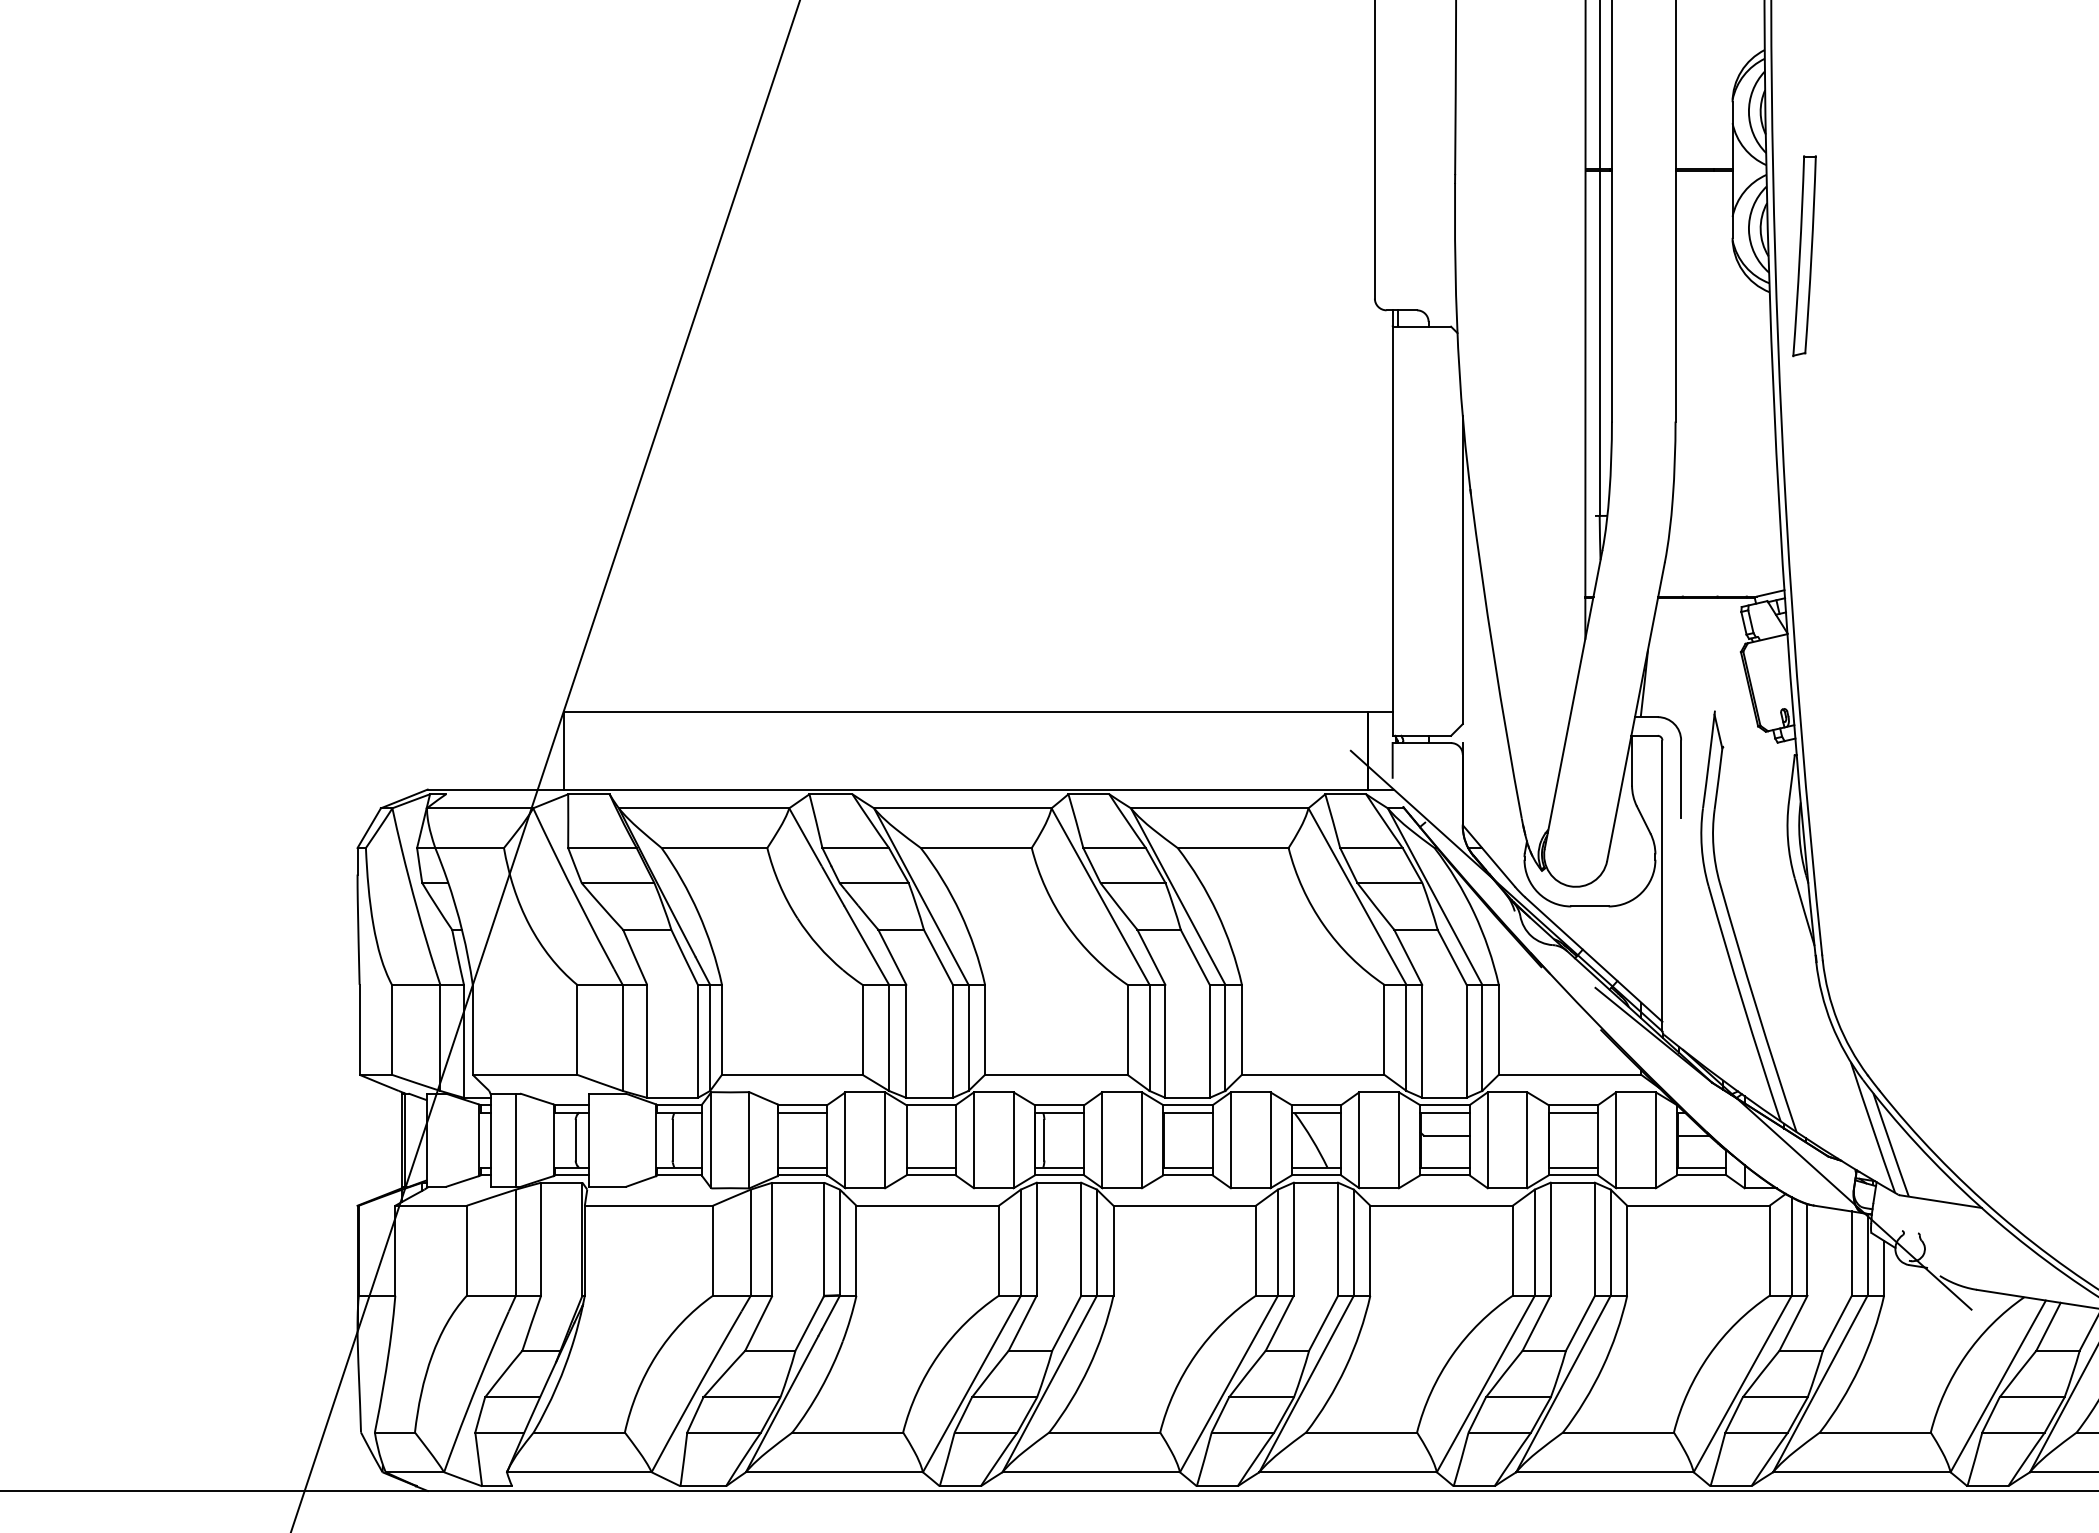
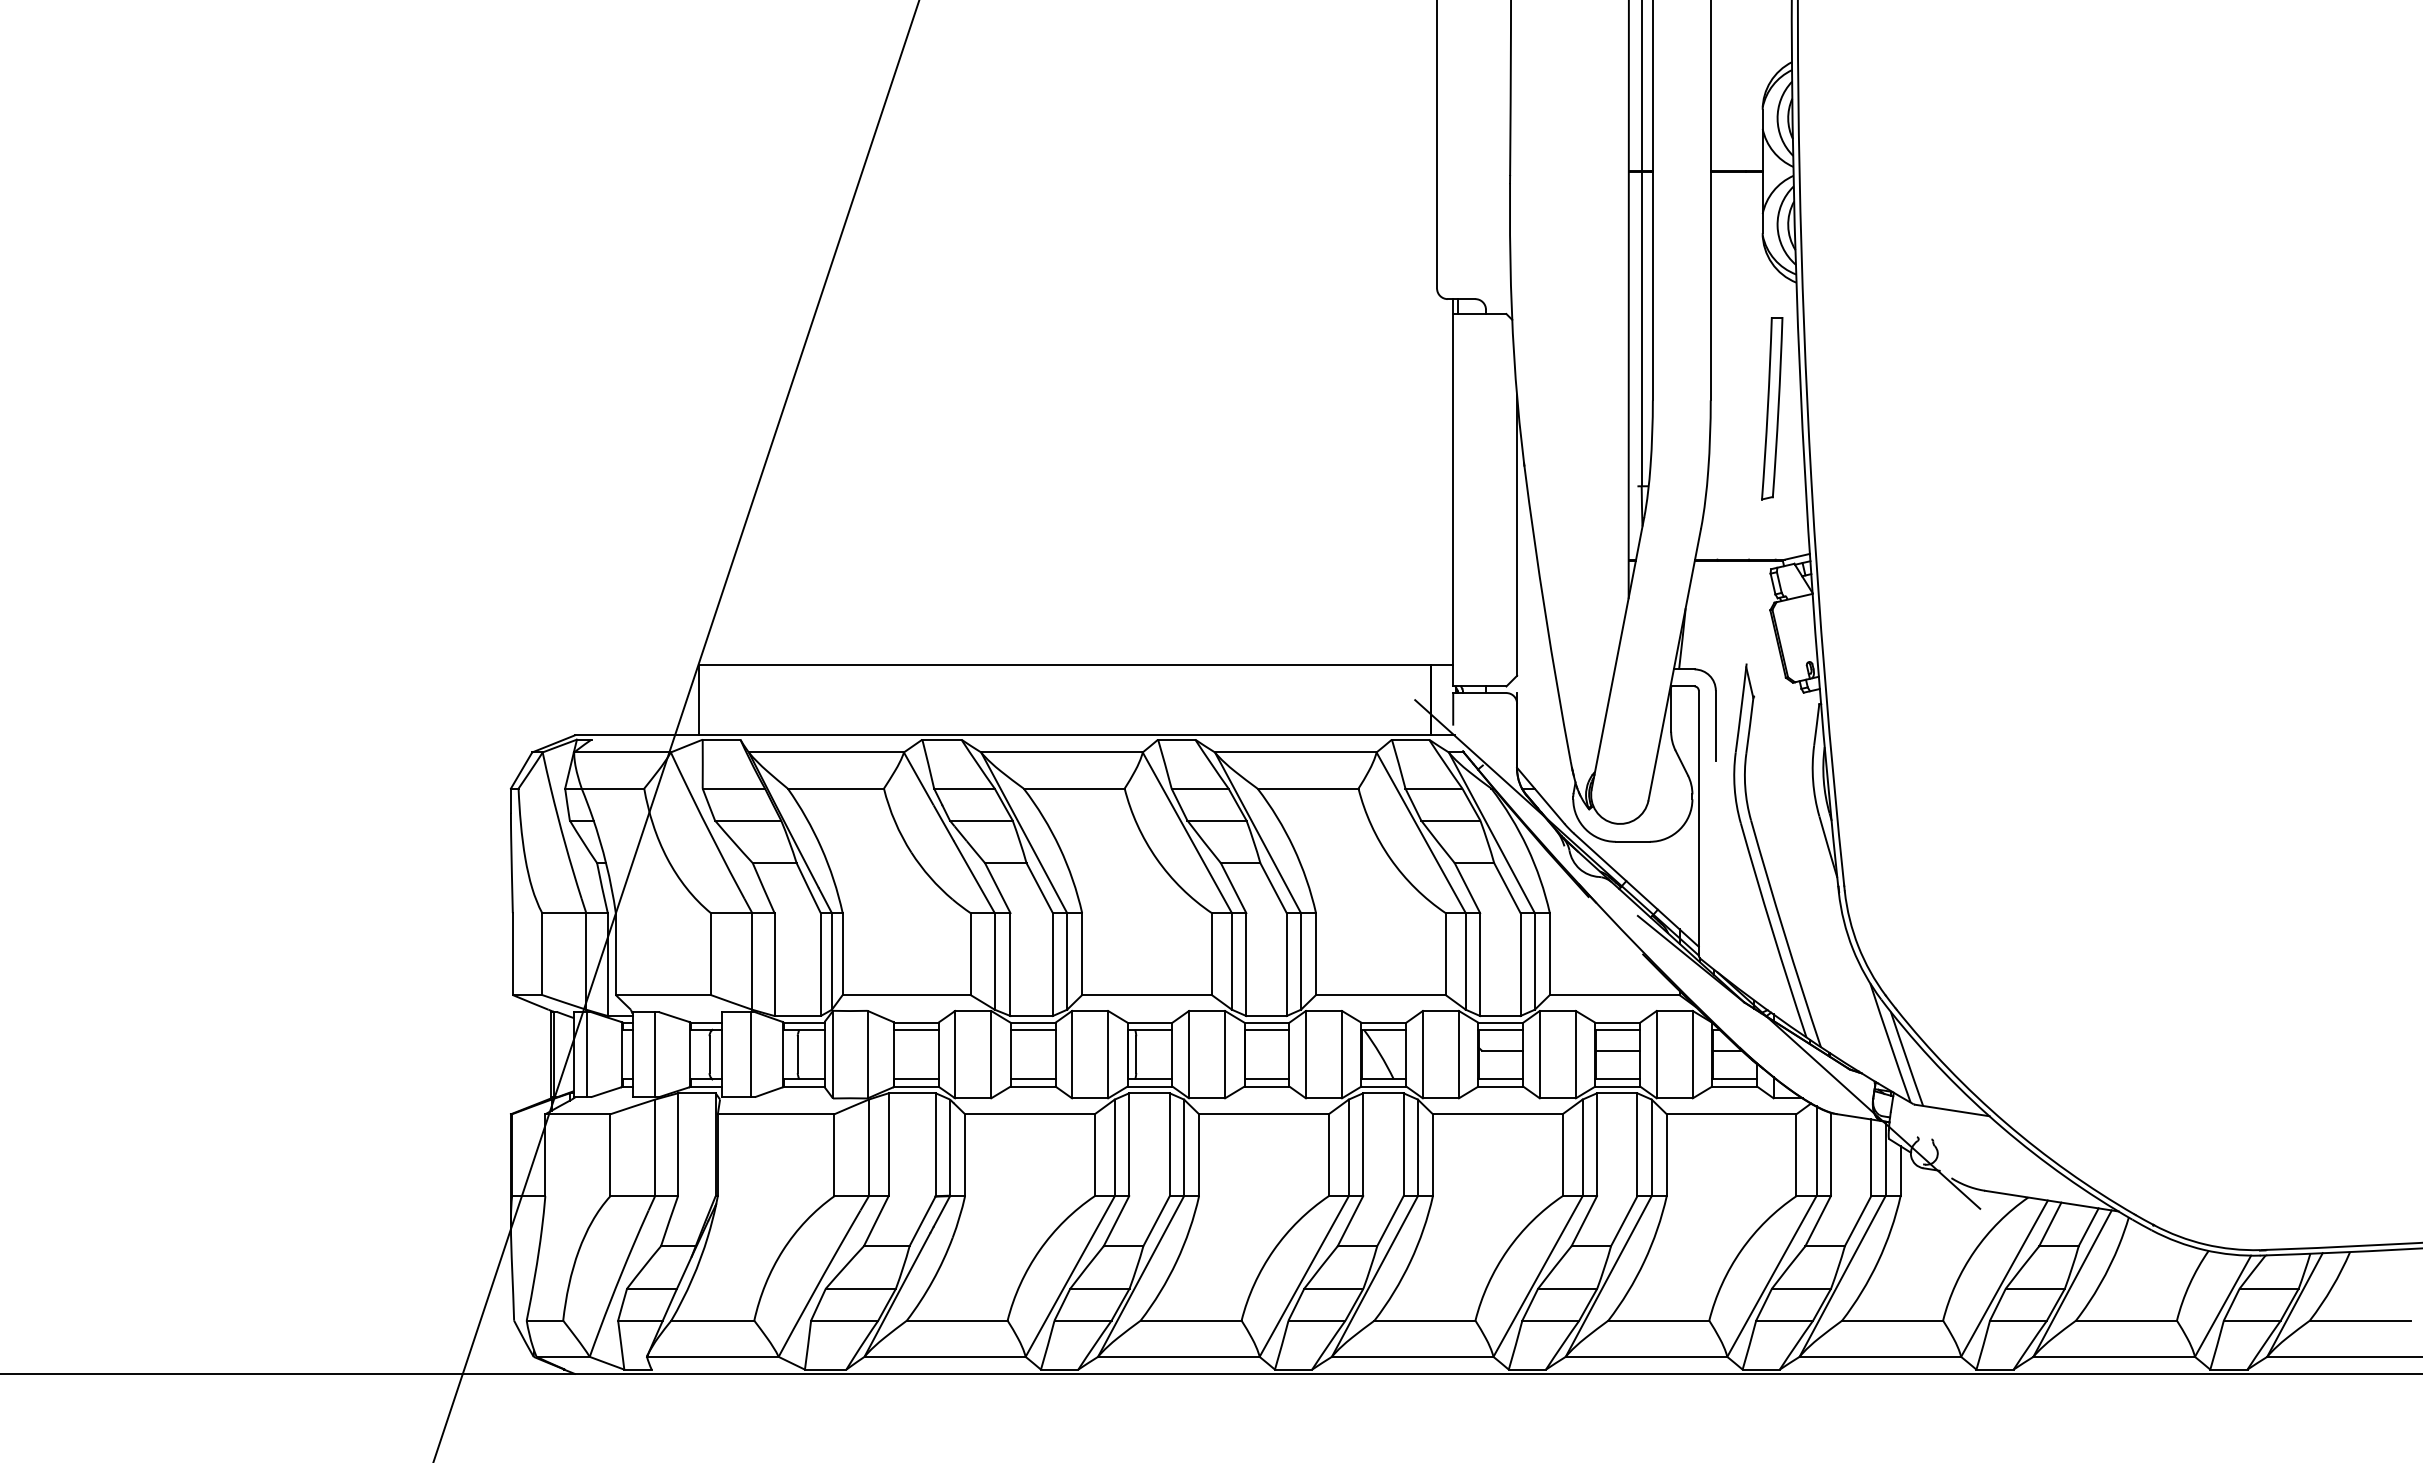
part: (1804, 255) -> (1772, 408), moved
line: (930, 1112) -> (1032, 1029), added
line: (1573, 1135) -> (1617, 1050), added
line: (441, 1140) -> (587, 1054), added
line: (621, 1140) -> (751, 1054), added

